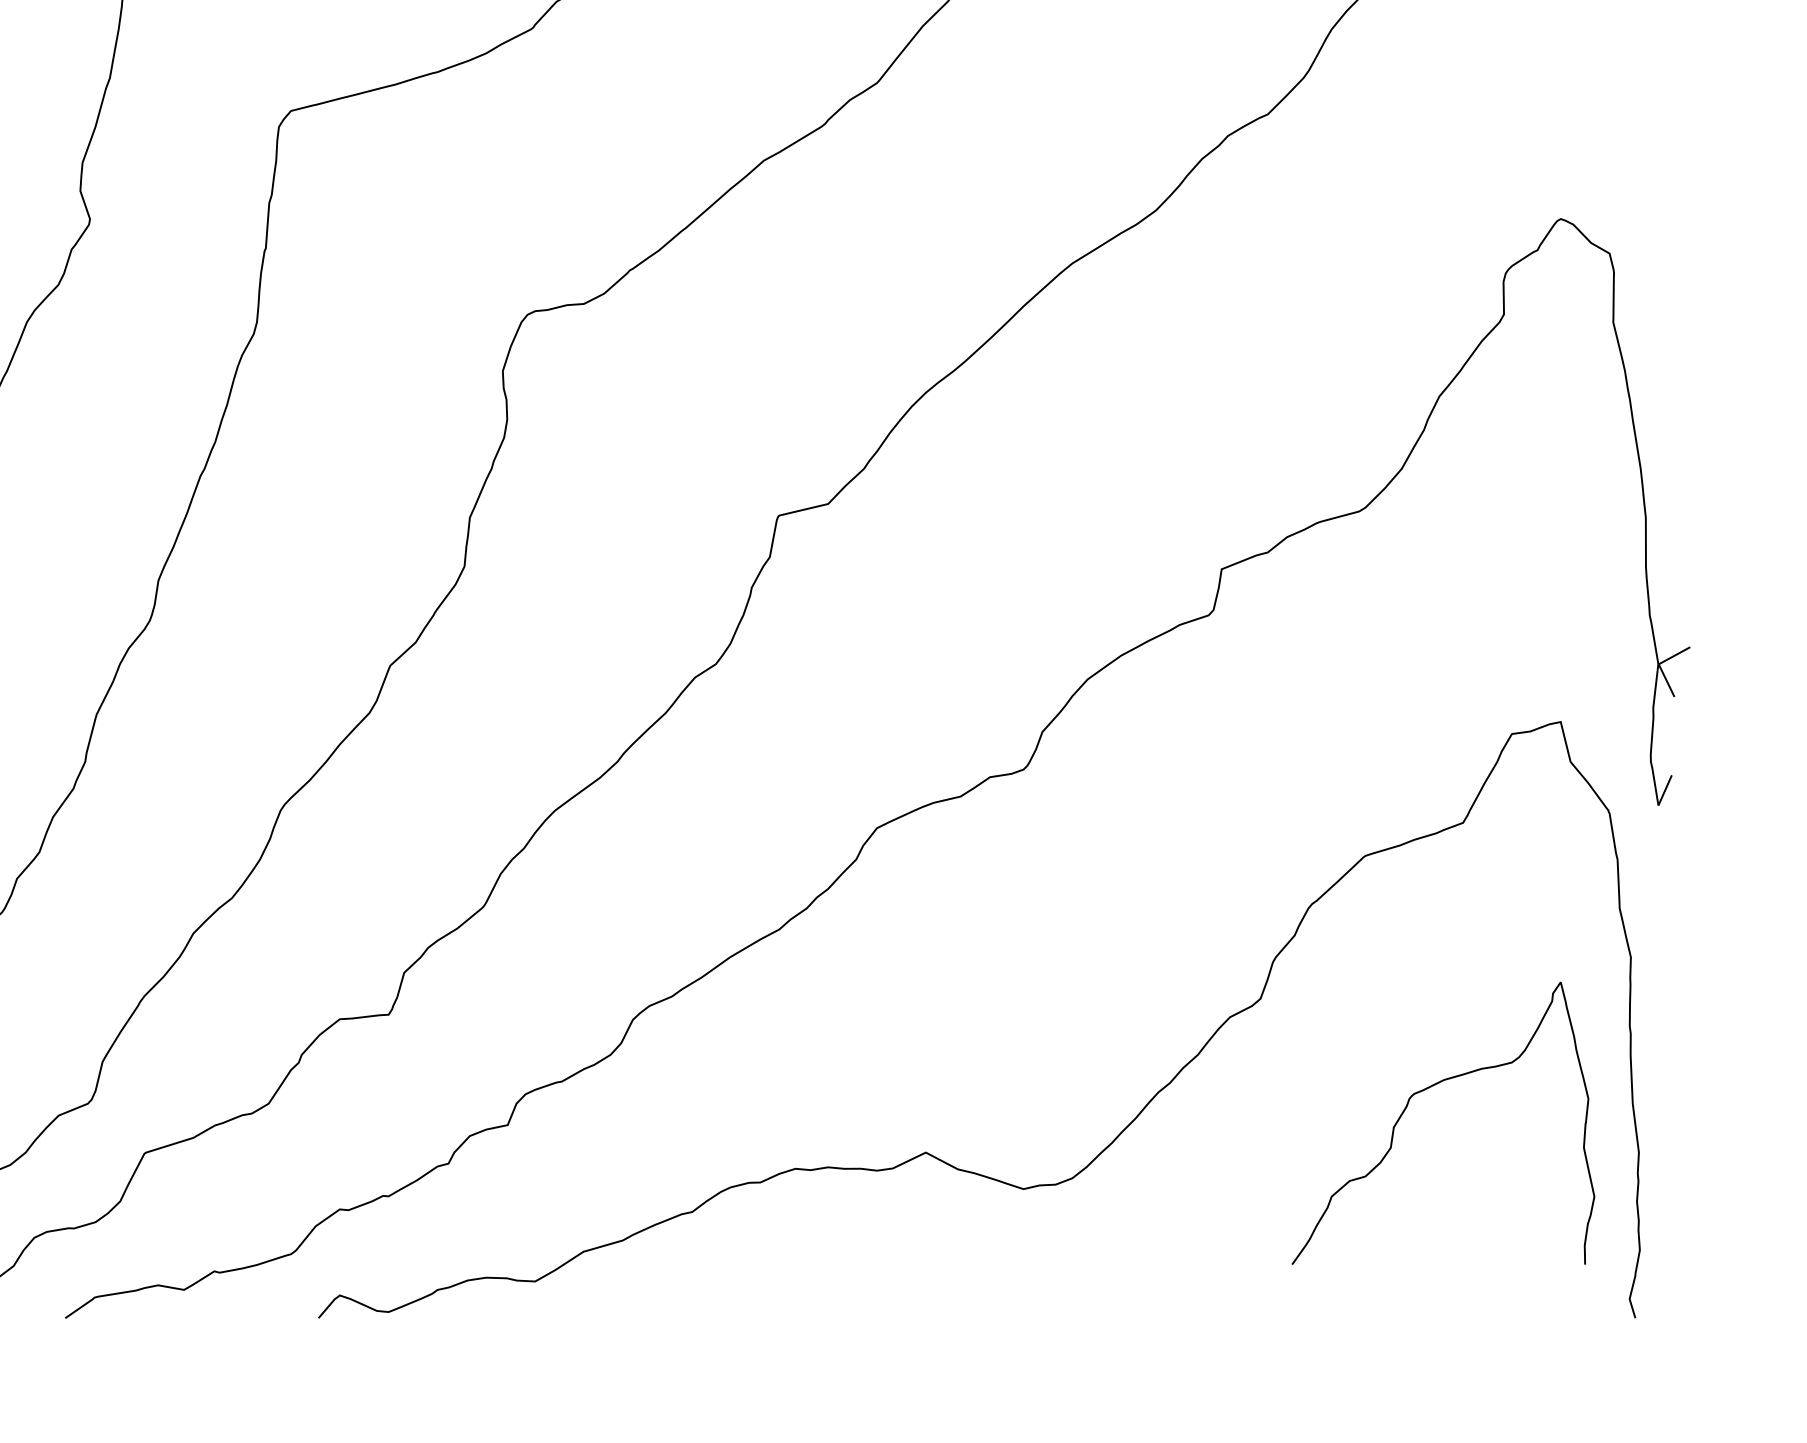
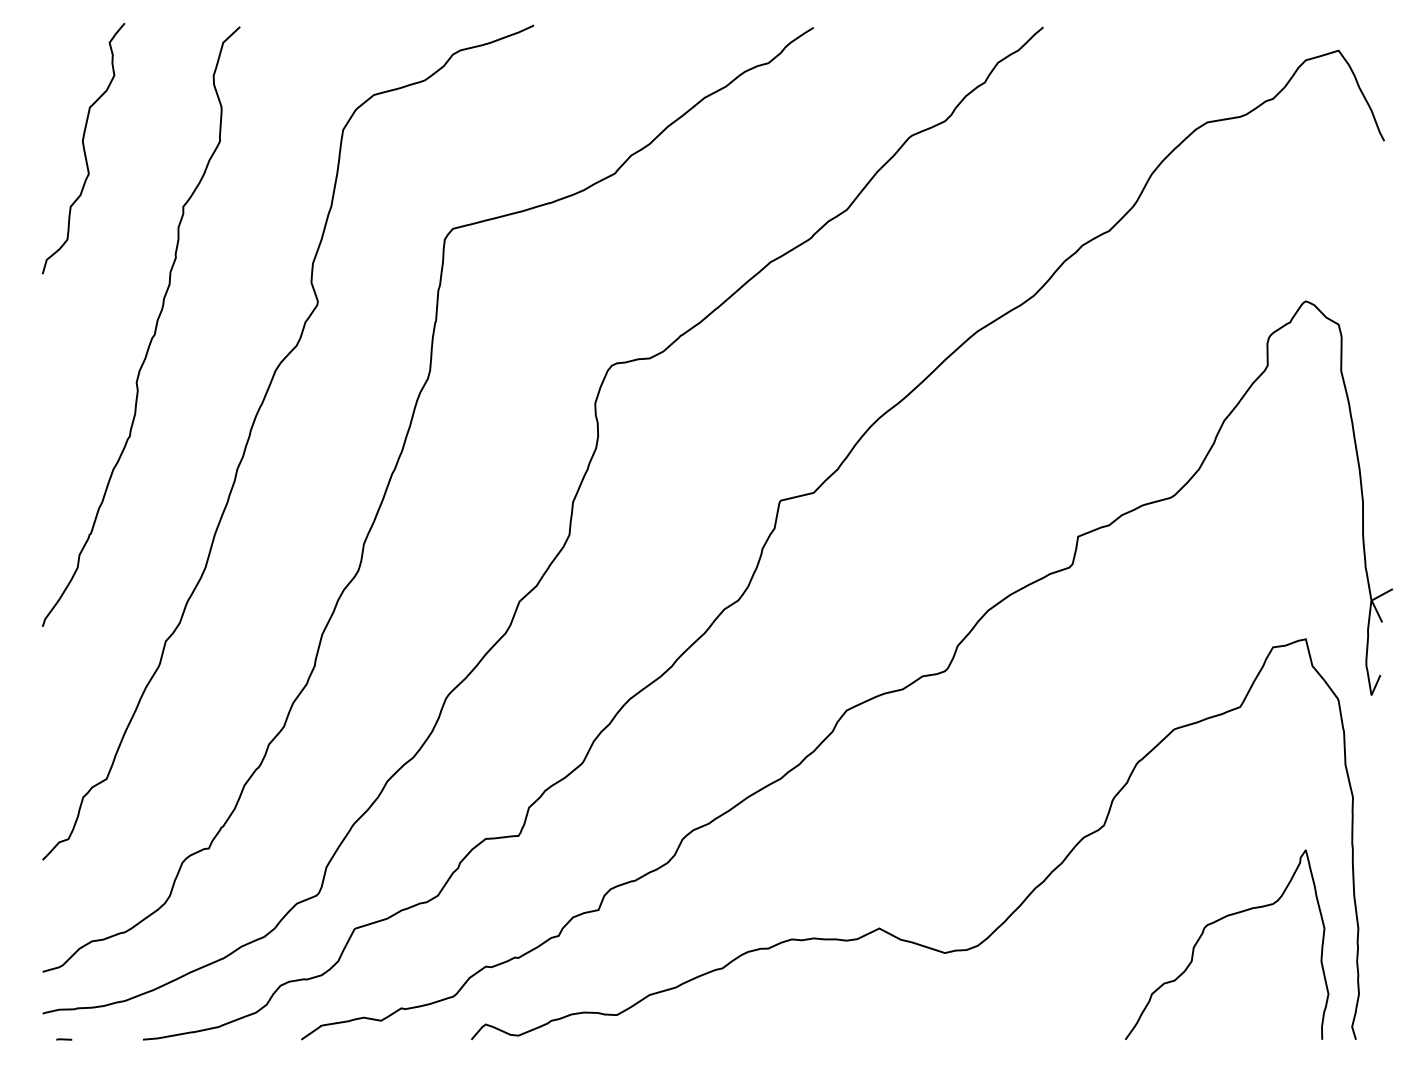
curve: (1427, 1090) -> (1216, 922), moved

